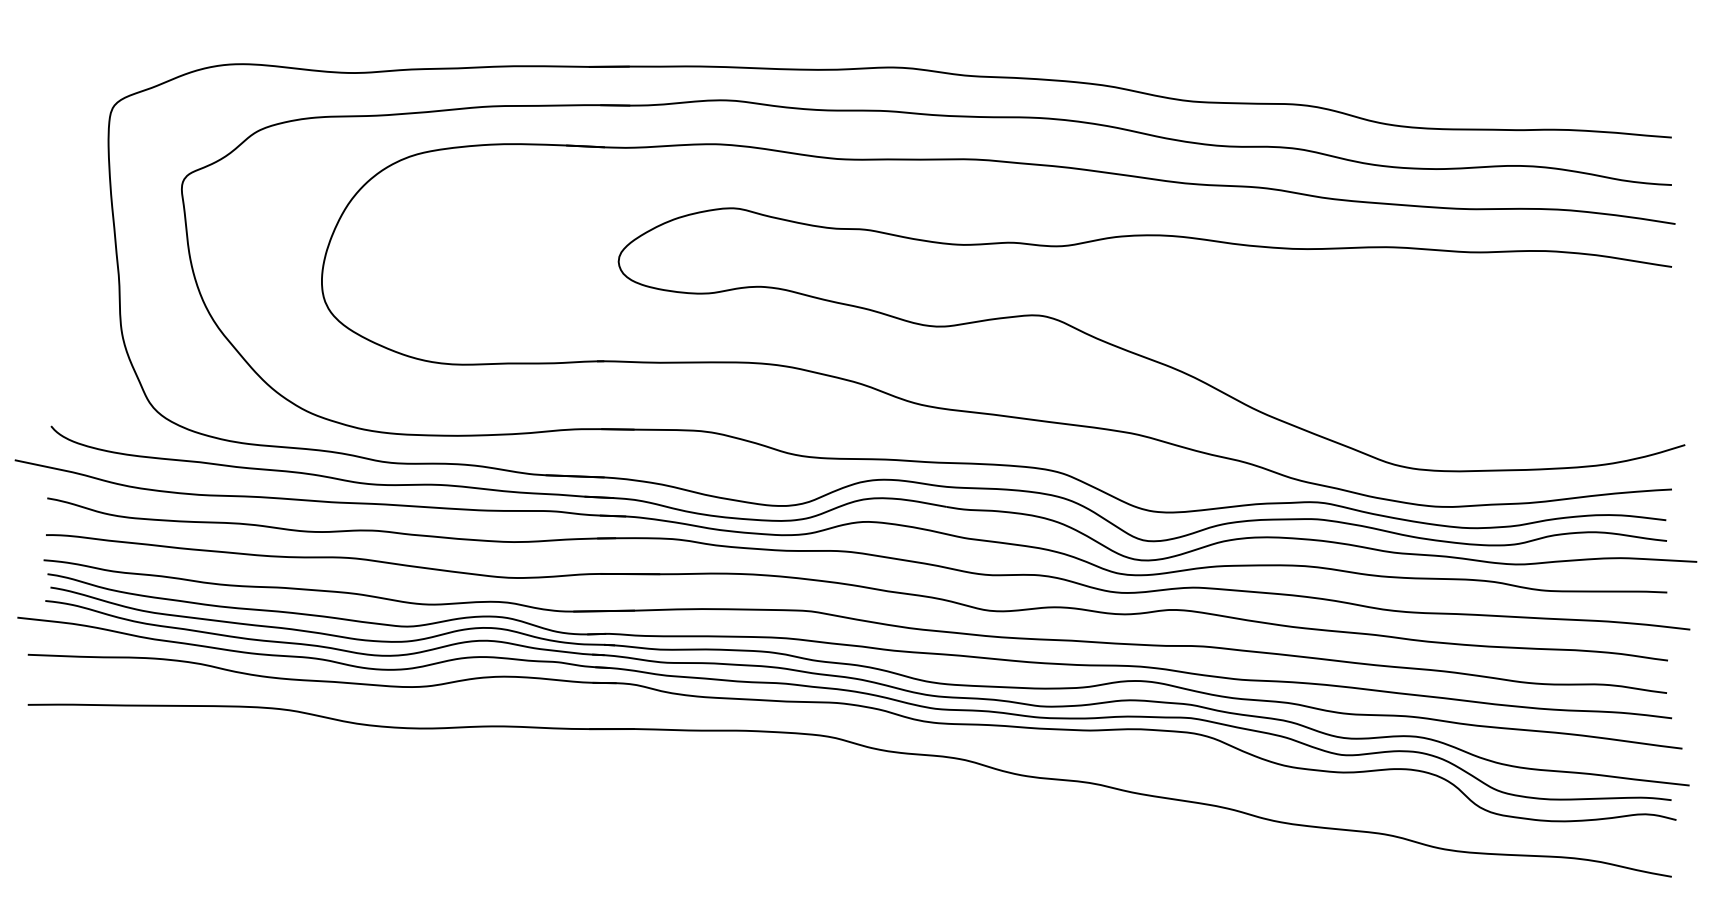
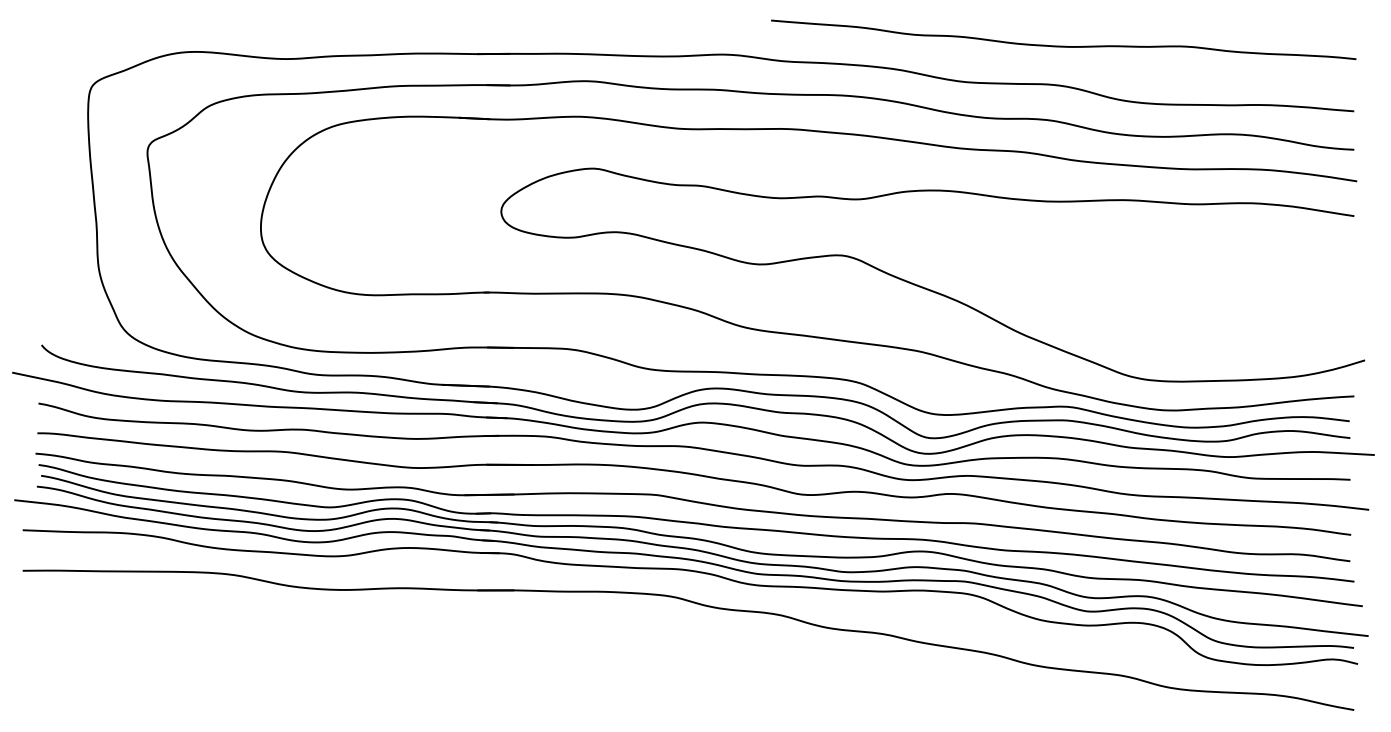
curve: (1312, 56) -> (1063, 45), added

